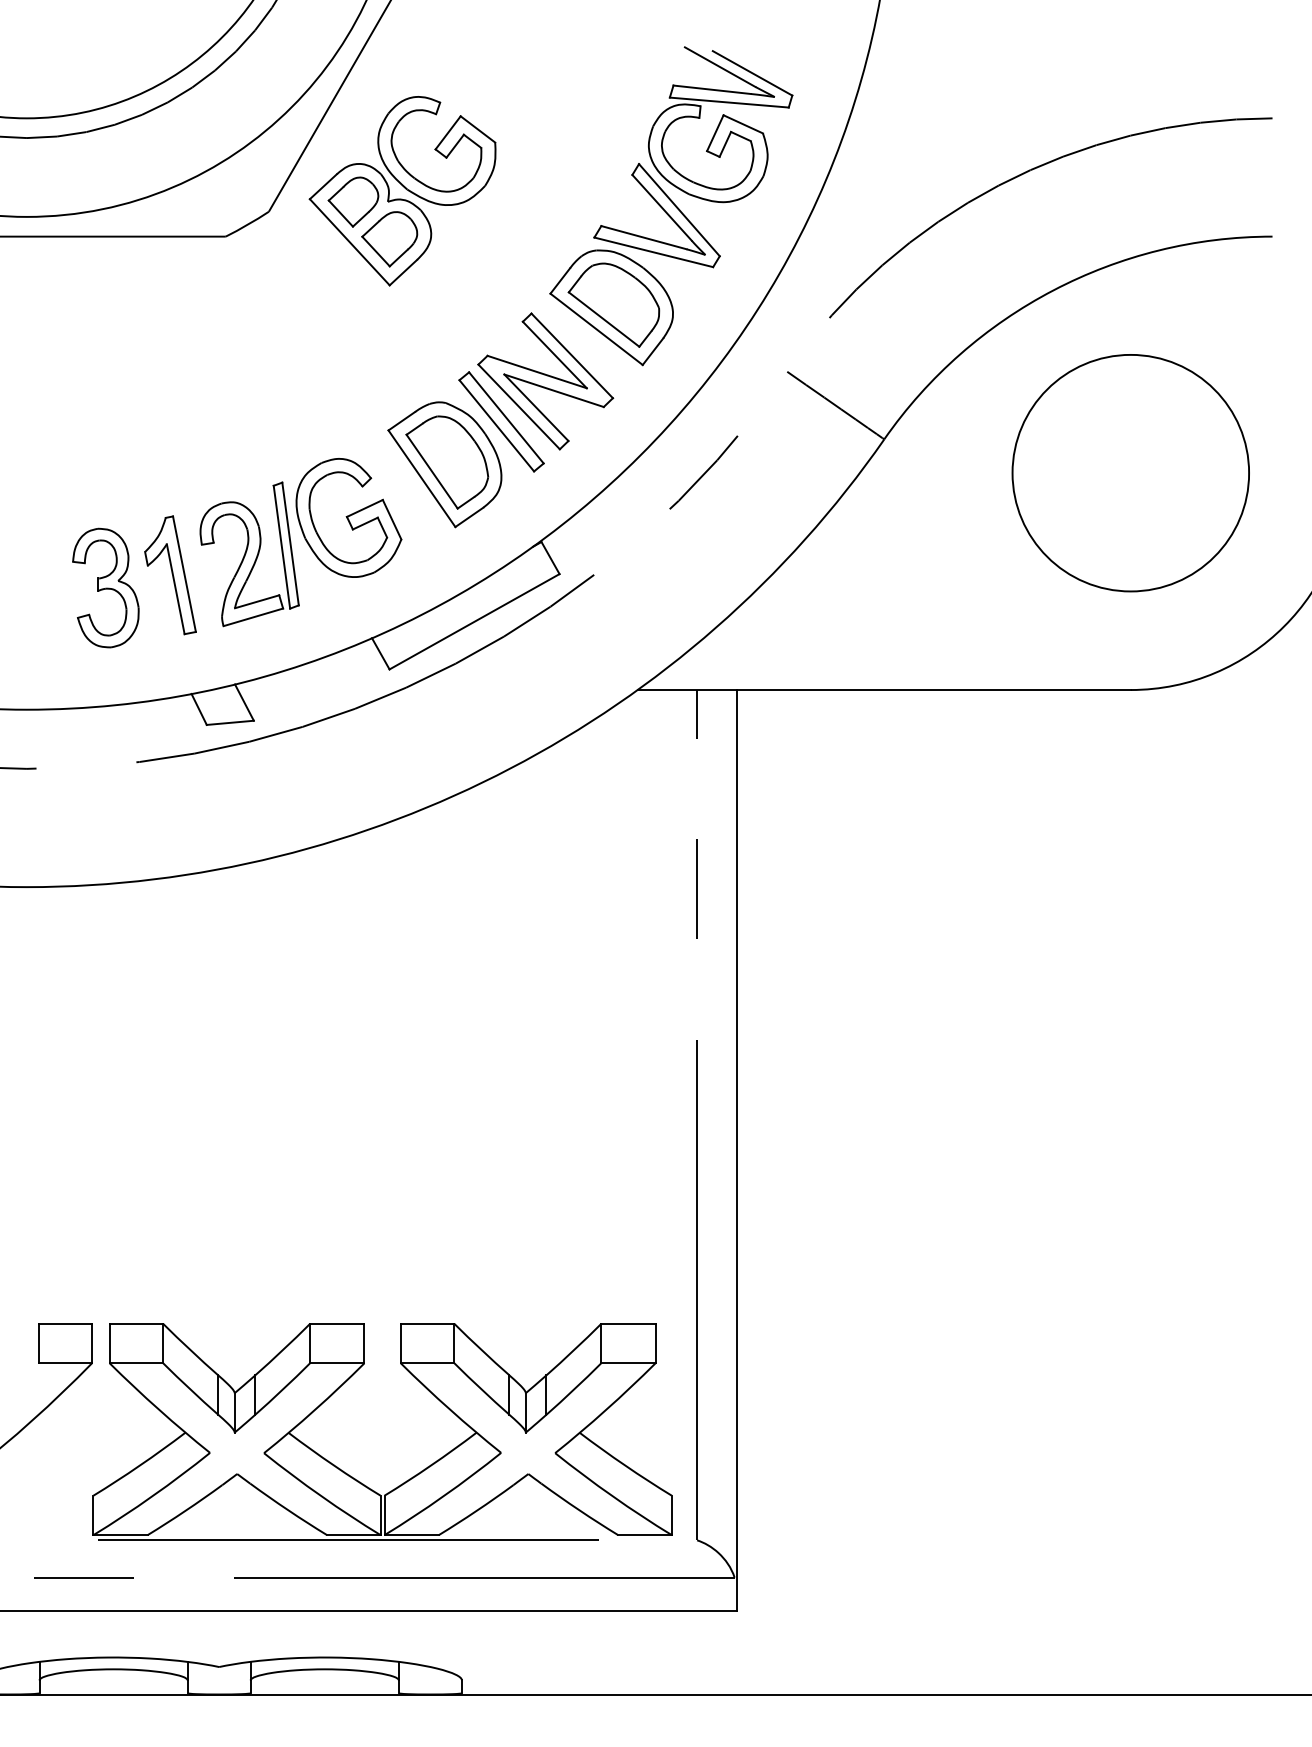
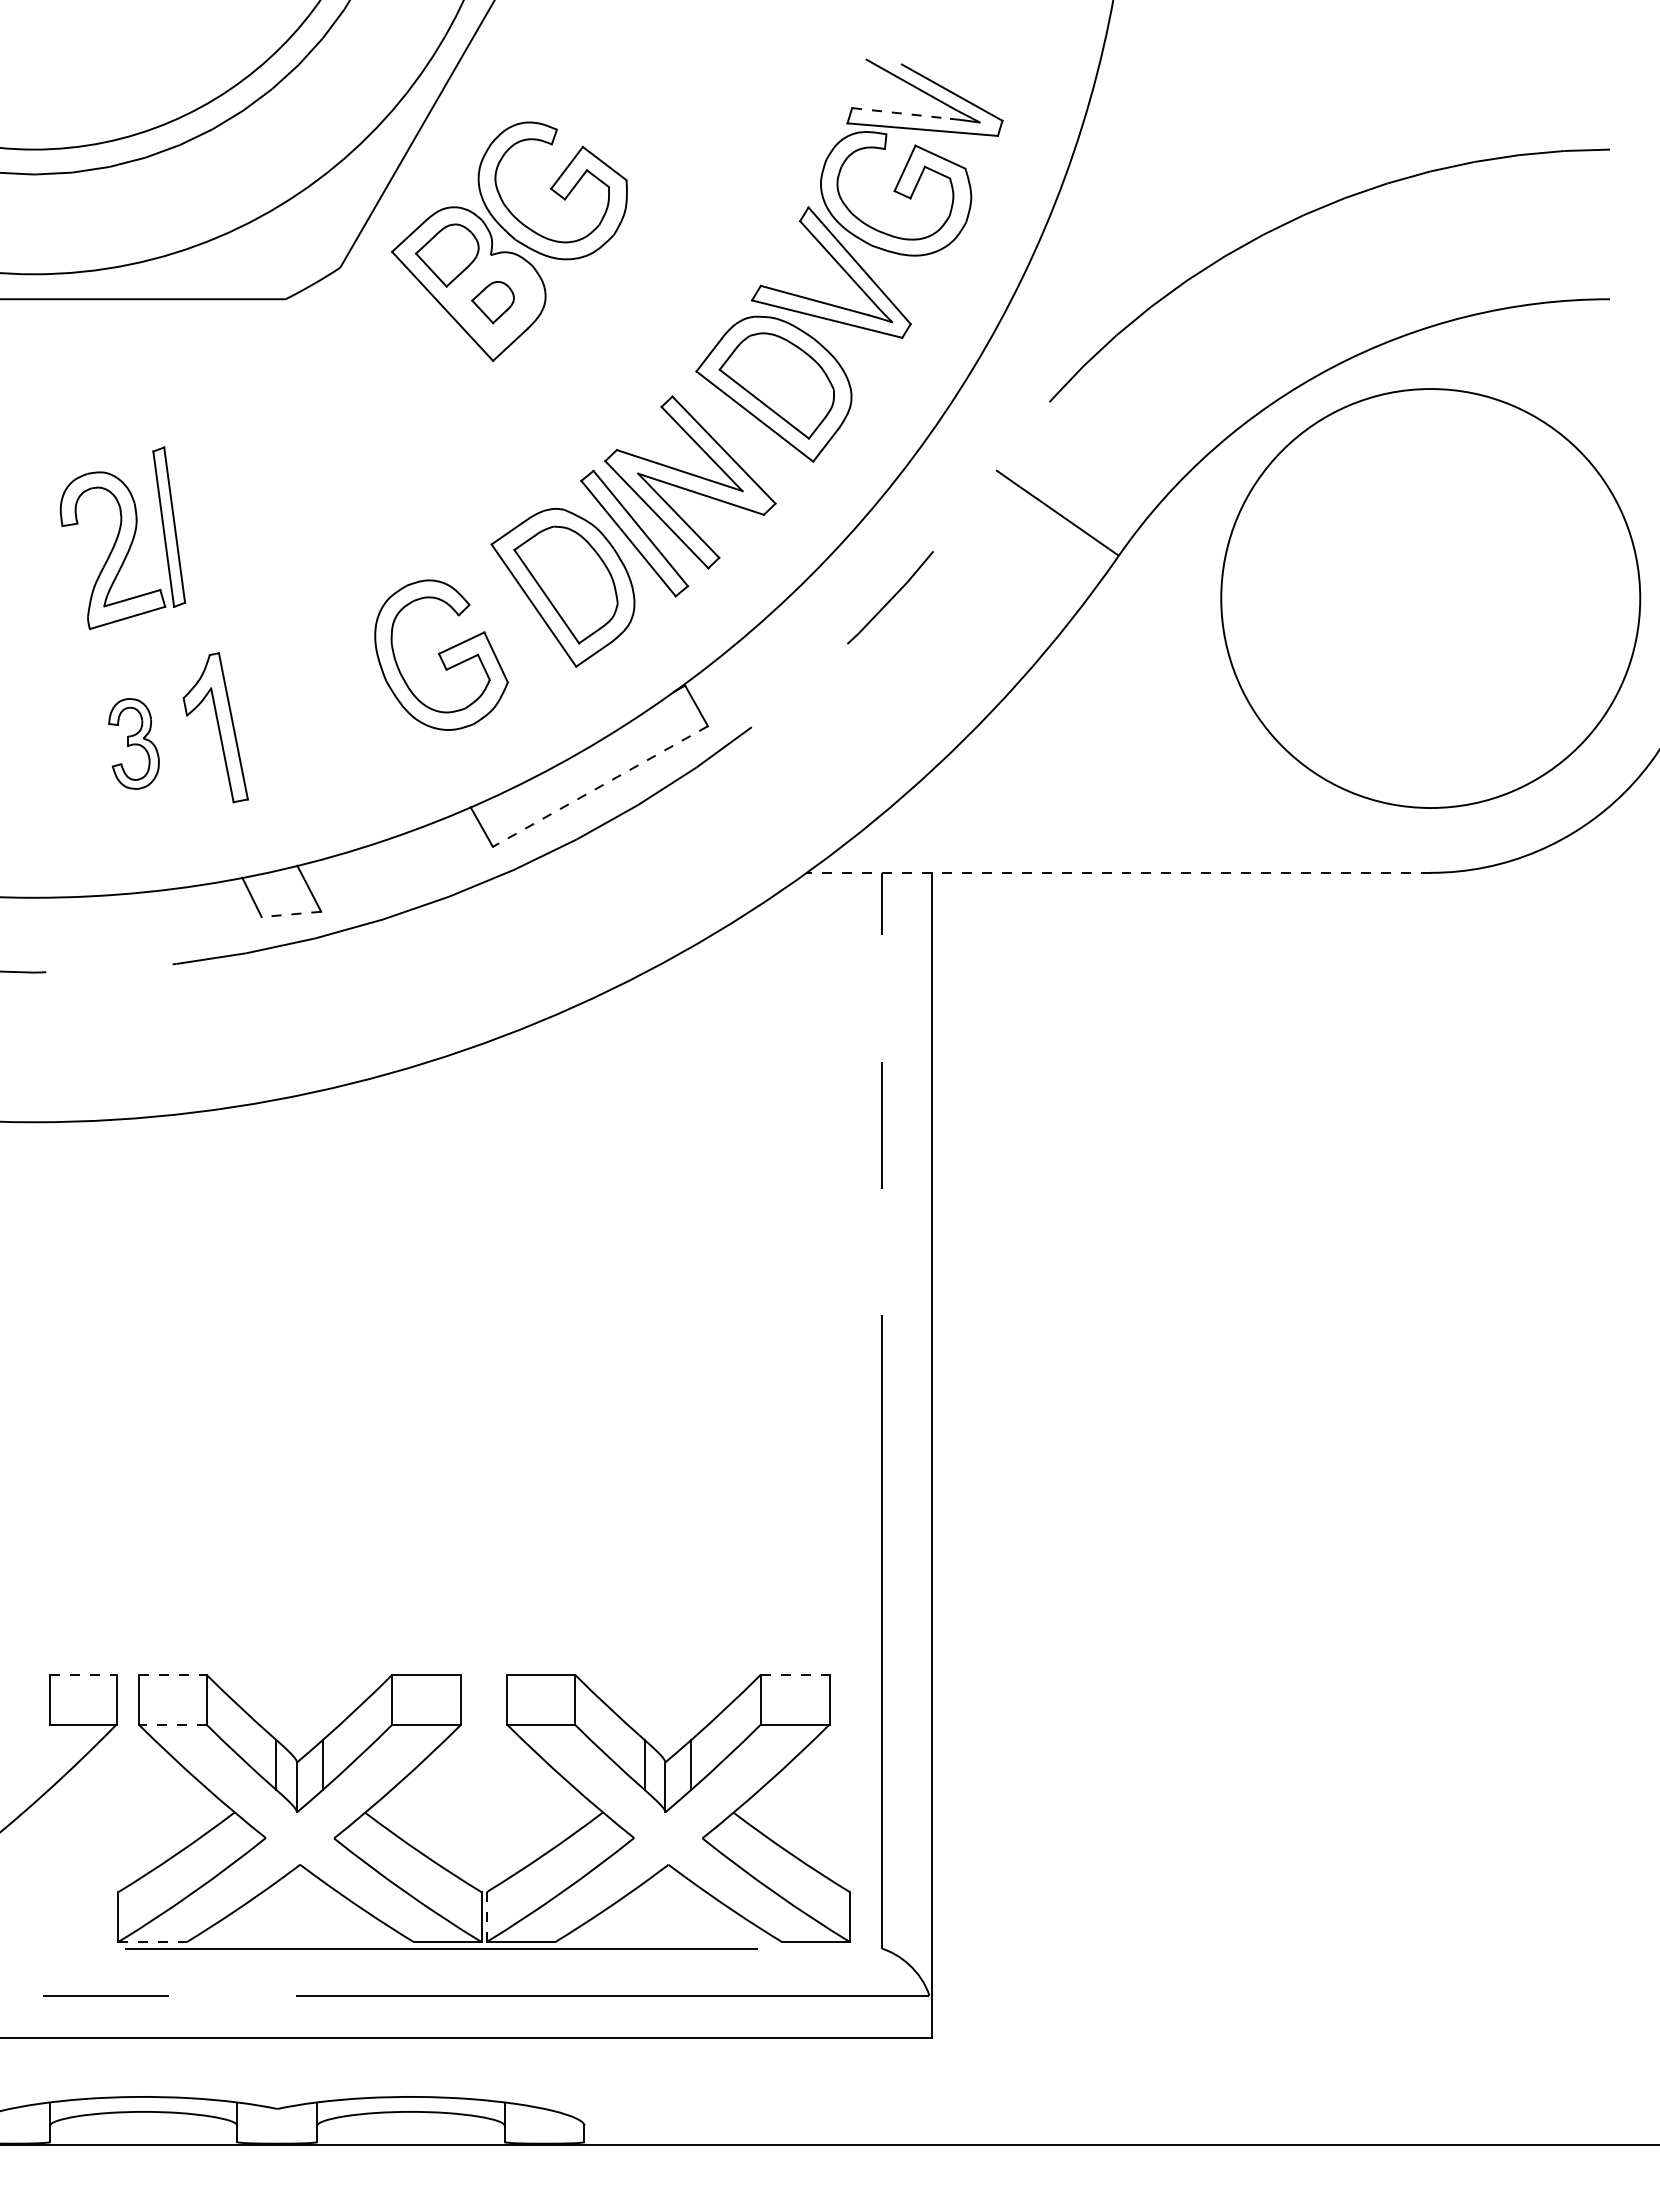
line: (712, 89) -> (901, 113), solid -> dashed
part: (389, 239) -> (492, 302), size x0.6
circle: (1130, 473) -> (1430, 598), size x1.4
part: (249, 553) -> (122, 537), moved
part: (105, 587) -> (133, 743), size x0.6
line: (474, 621) -> (600, 786), solid -> dashed
line: (884, 689) -> (1118, 872), solid -> dashed
line: (230, 722) -> (291, 914), solid -> dashed
line: (65, 1323) -> (83, 1674), solid -> dashed
line: (136, 1323) -> (172, 1674), solid -> dashed
line: (628, 1323) -> (795, 1674), solid -> dashed
line: (136, 1363) -> (172, 1724), solid -> dashed
line: (384, 1515) -> (486, 1917), solid -> dashed
line: (121, 1534) -> (153, 1941), solid -> dashed

